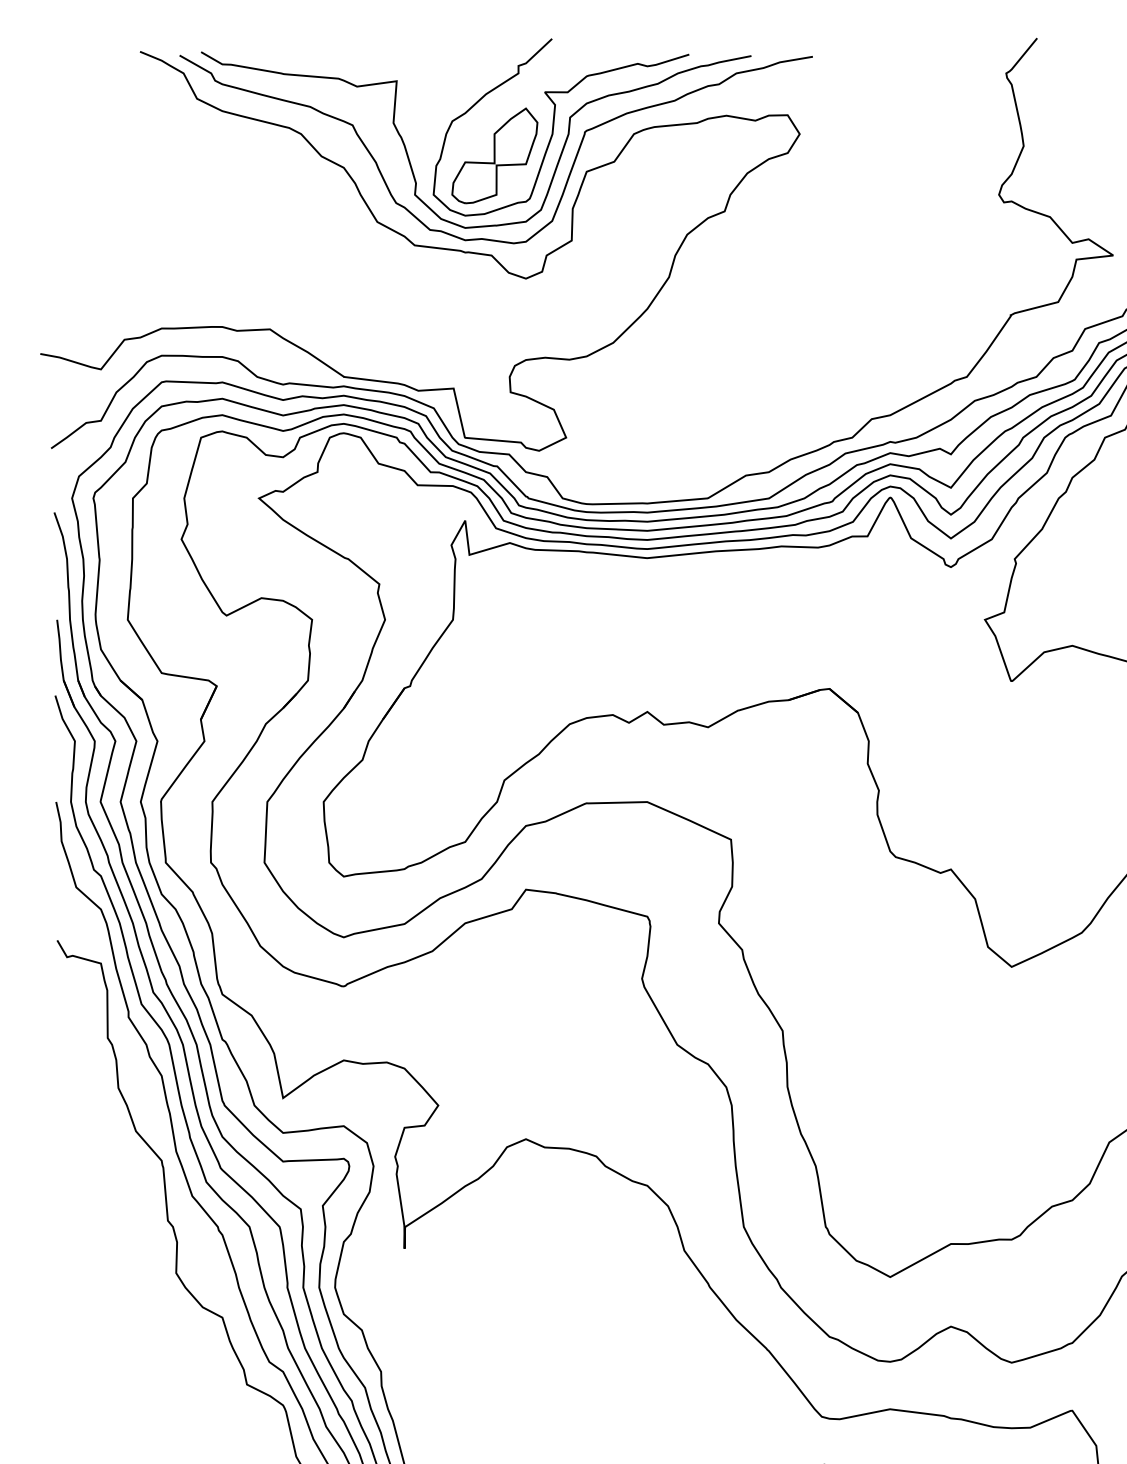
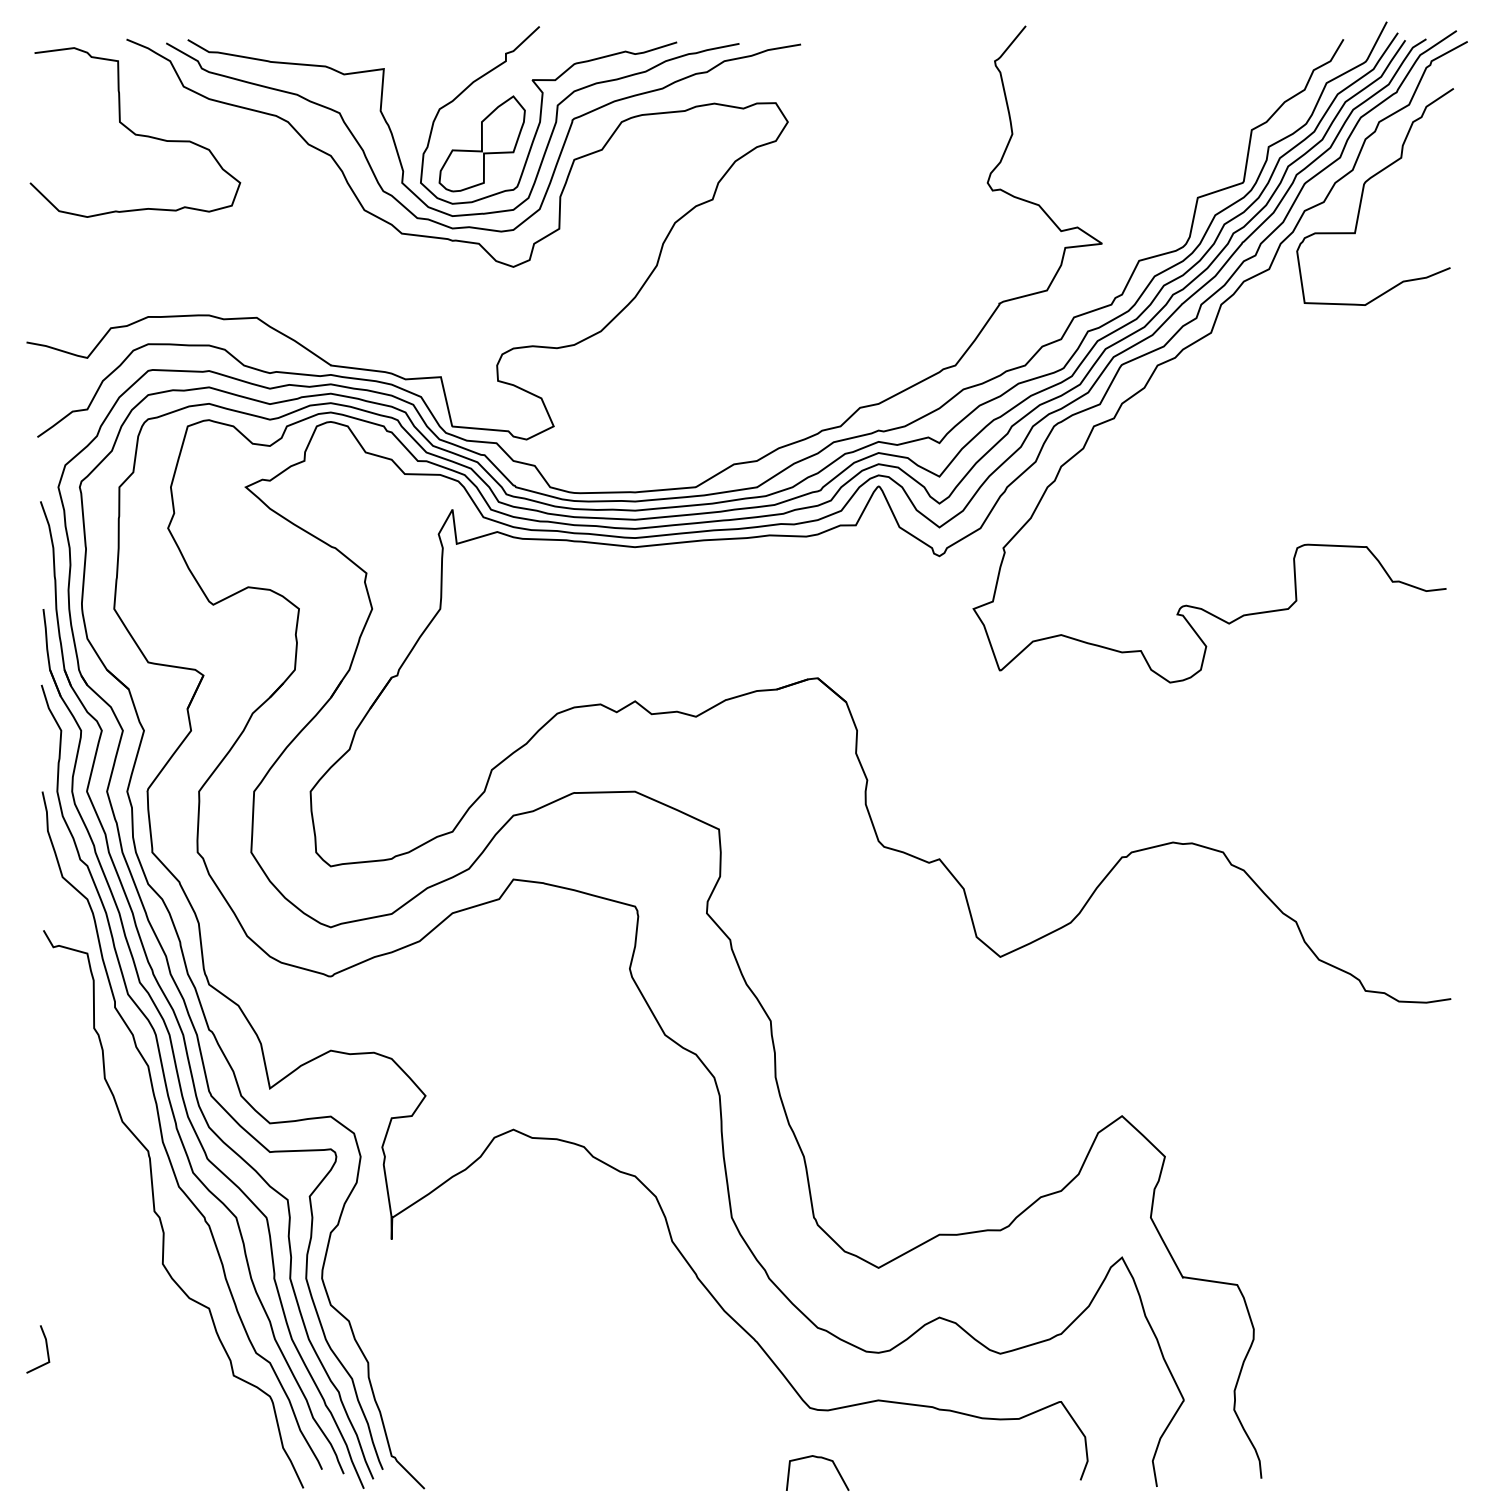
curve: (147, 144) -> (134, 132), added
line: (60, 1358) -> (46, 1349), added

